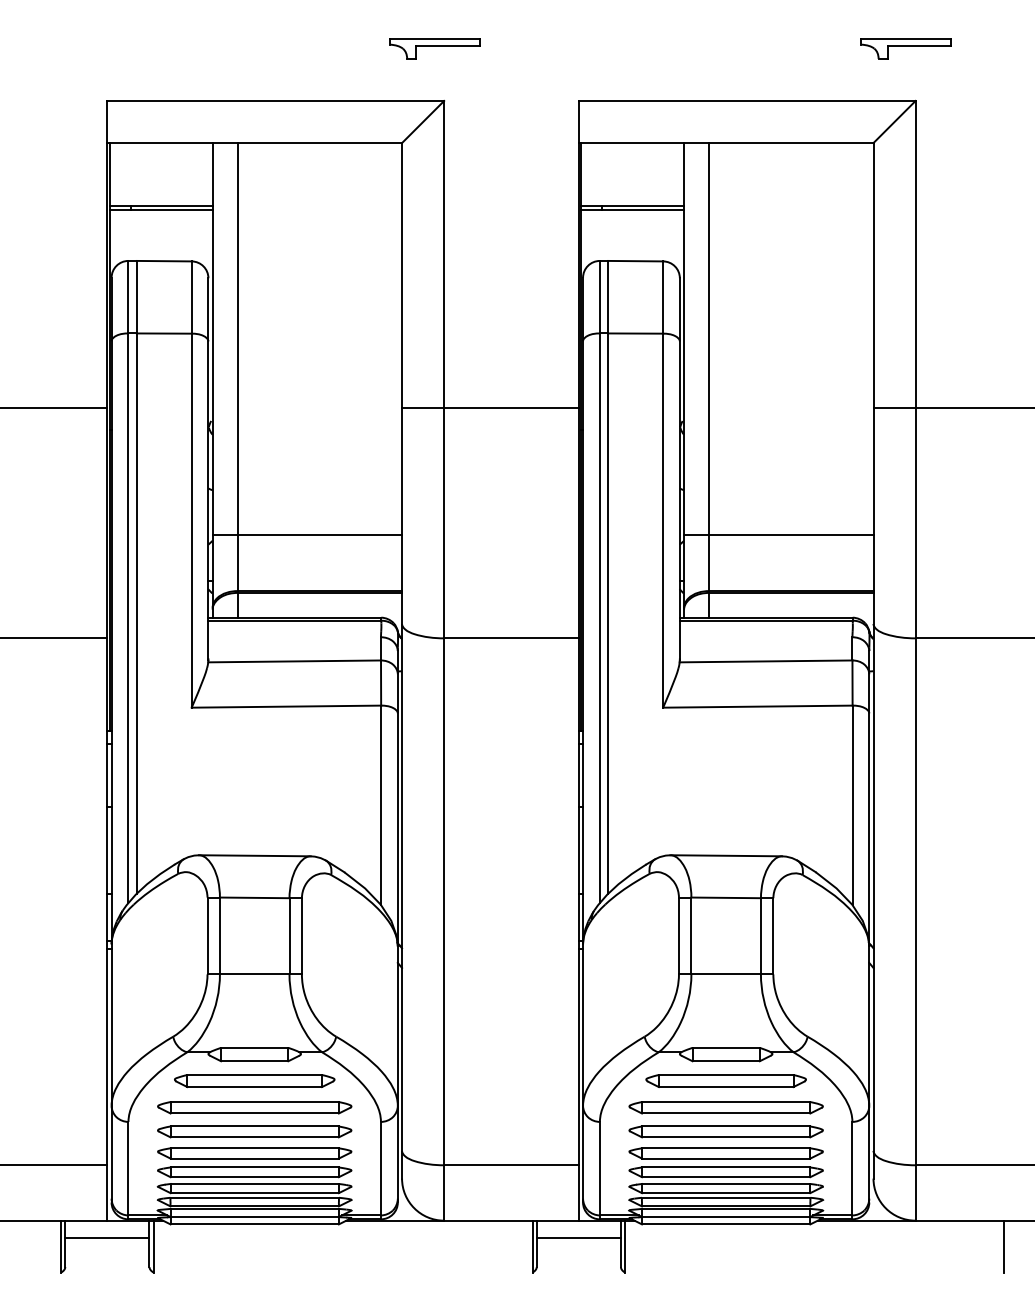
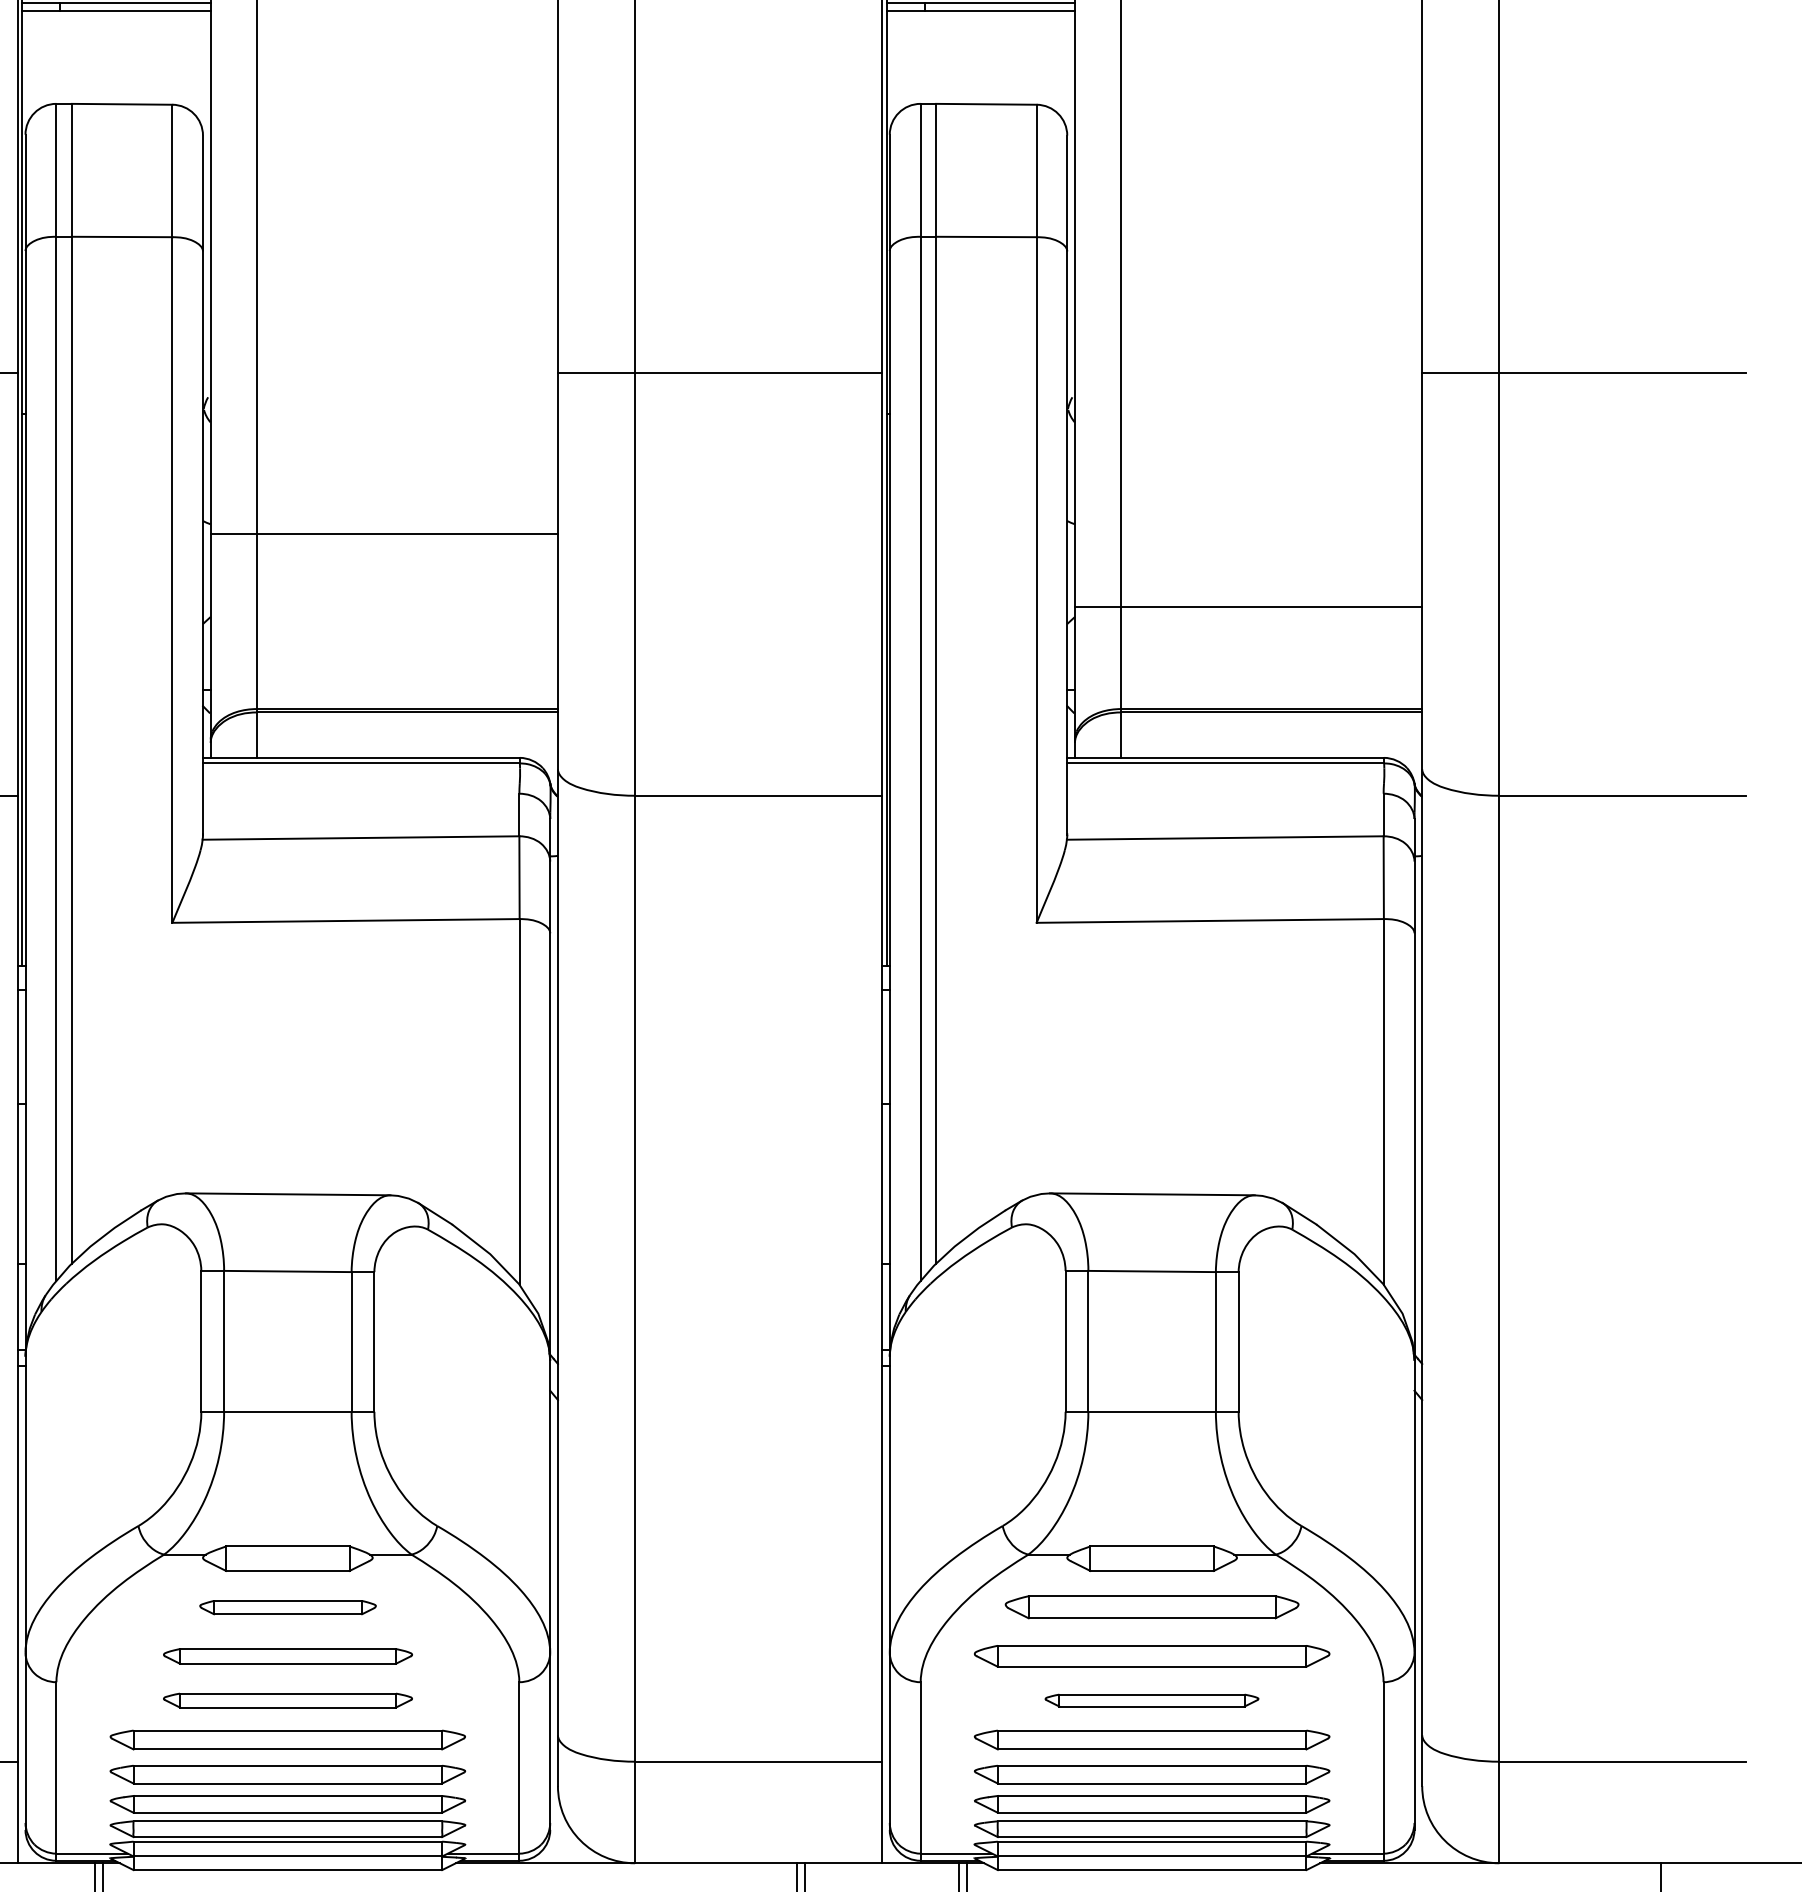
line: (307, 535) -> (384, 533), moved
part: (254, 1081) -> (287, 1608), size x0.6
part: (254, 1107) -> (287, 1655), size x0.7
part: (254, 1131) -> (287, 1699), size x0.7
part: (725, 1131) -> (1150, 1699), size x0.6

